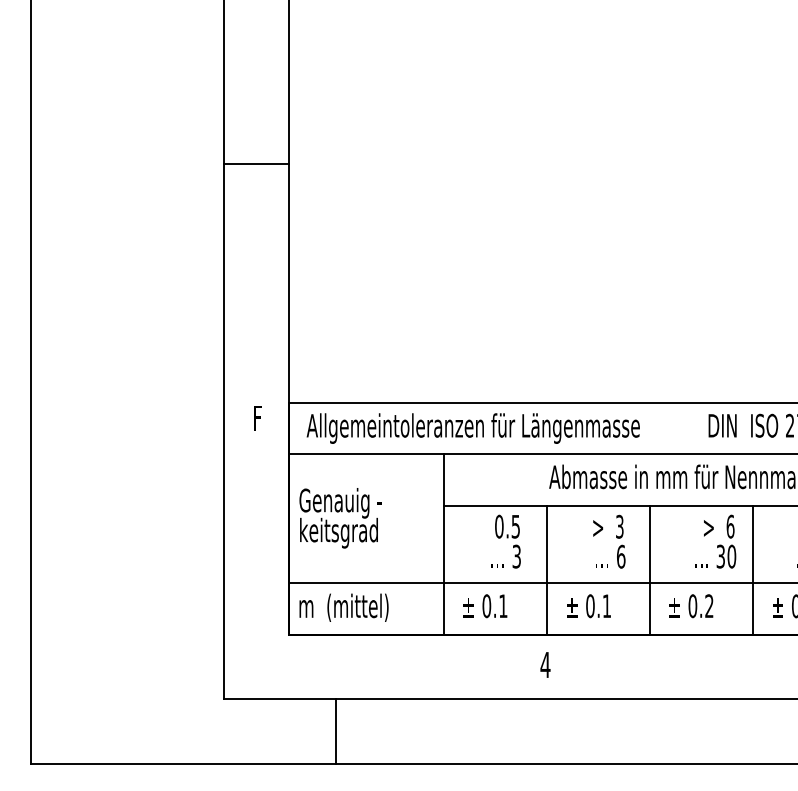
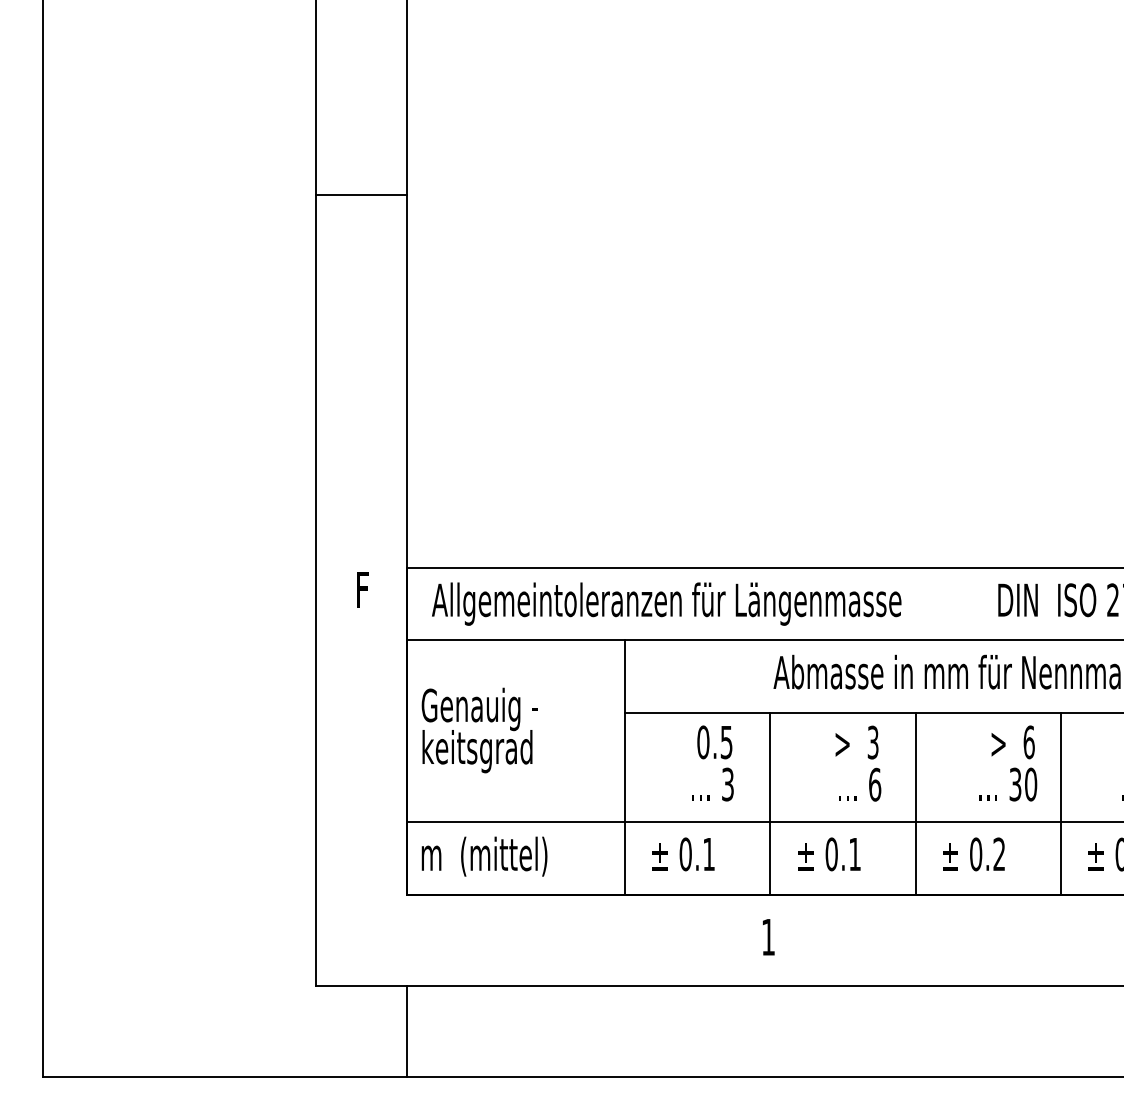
line: (255, 163) -> (360, 194), moved
text: (545, 665) -> (768, 937), 4 -> 1
line: (335, 731) -> (406, 1030), moved

